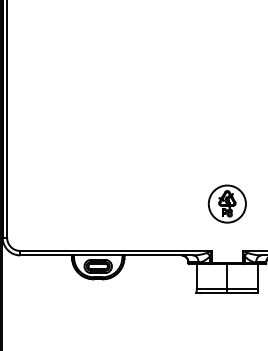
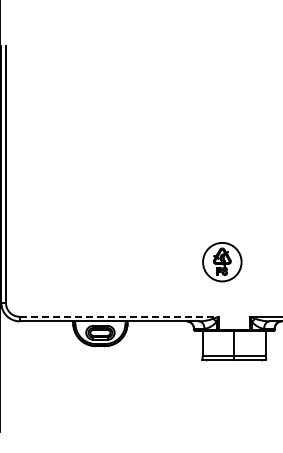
part: (227, 204) -> (222, 262), moved
line: (116, 250) -> (119, 316), solid -> dashed

